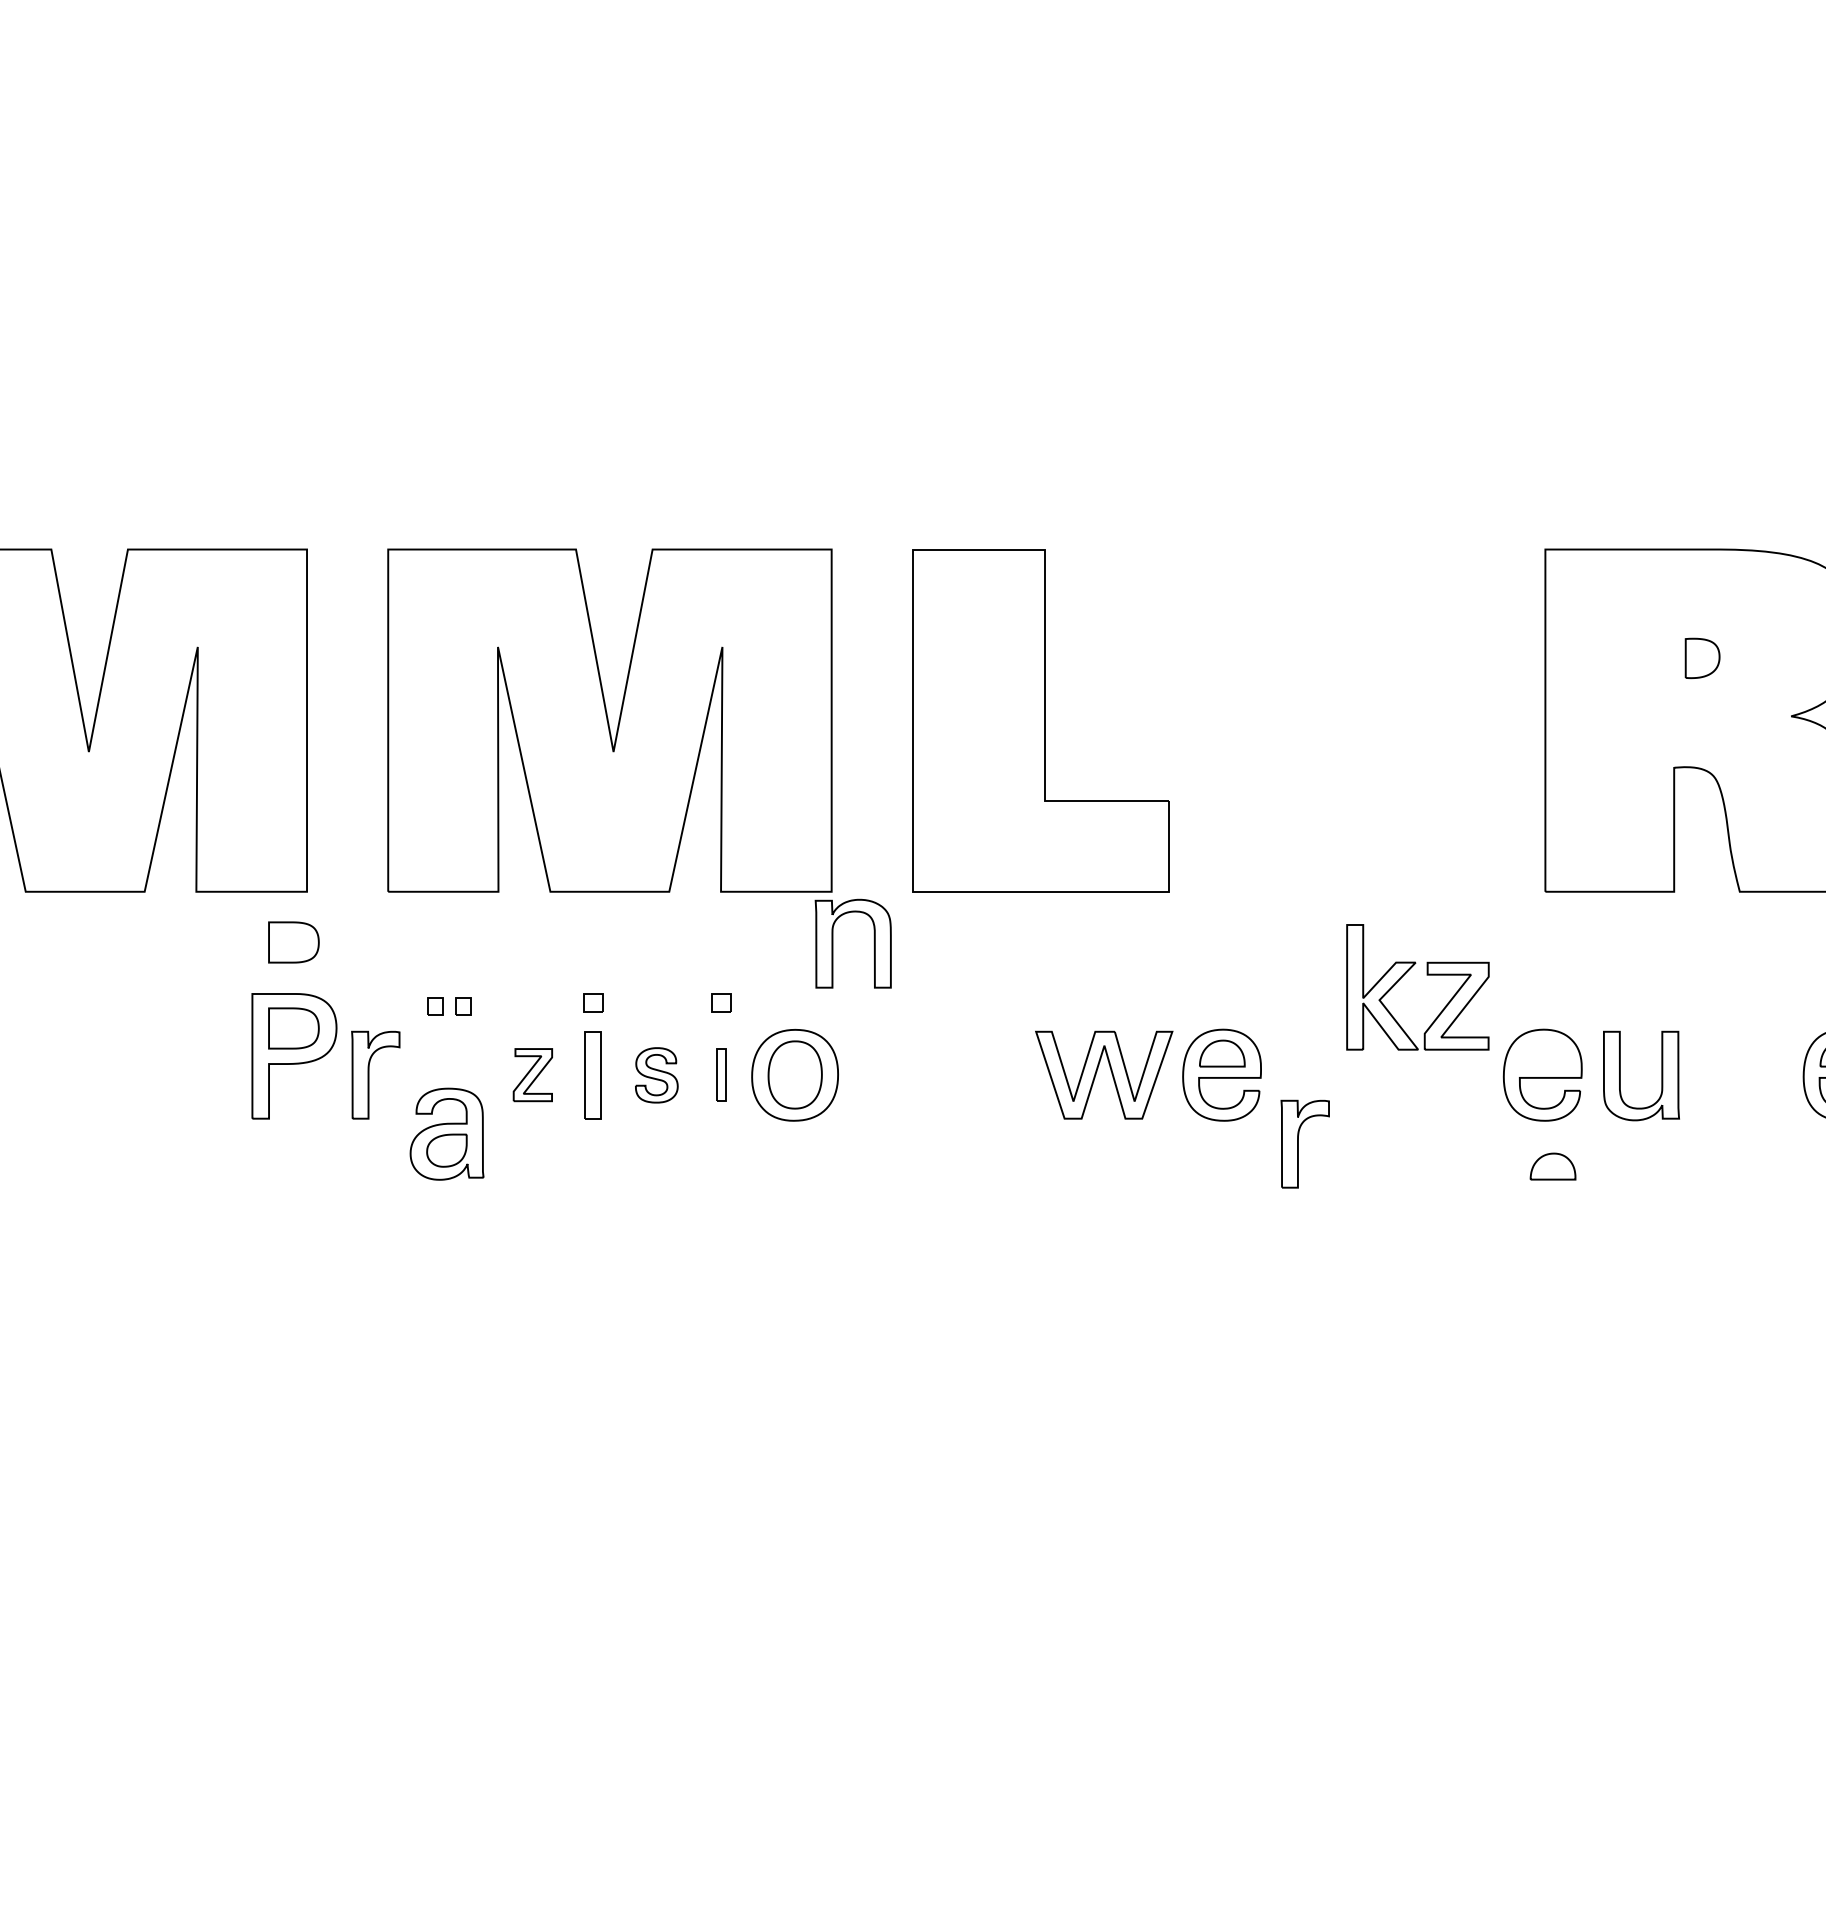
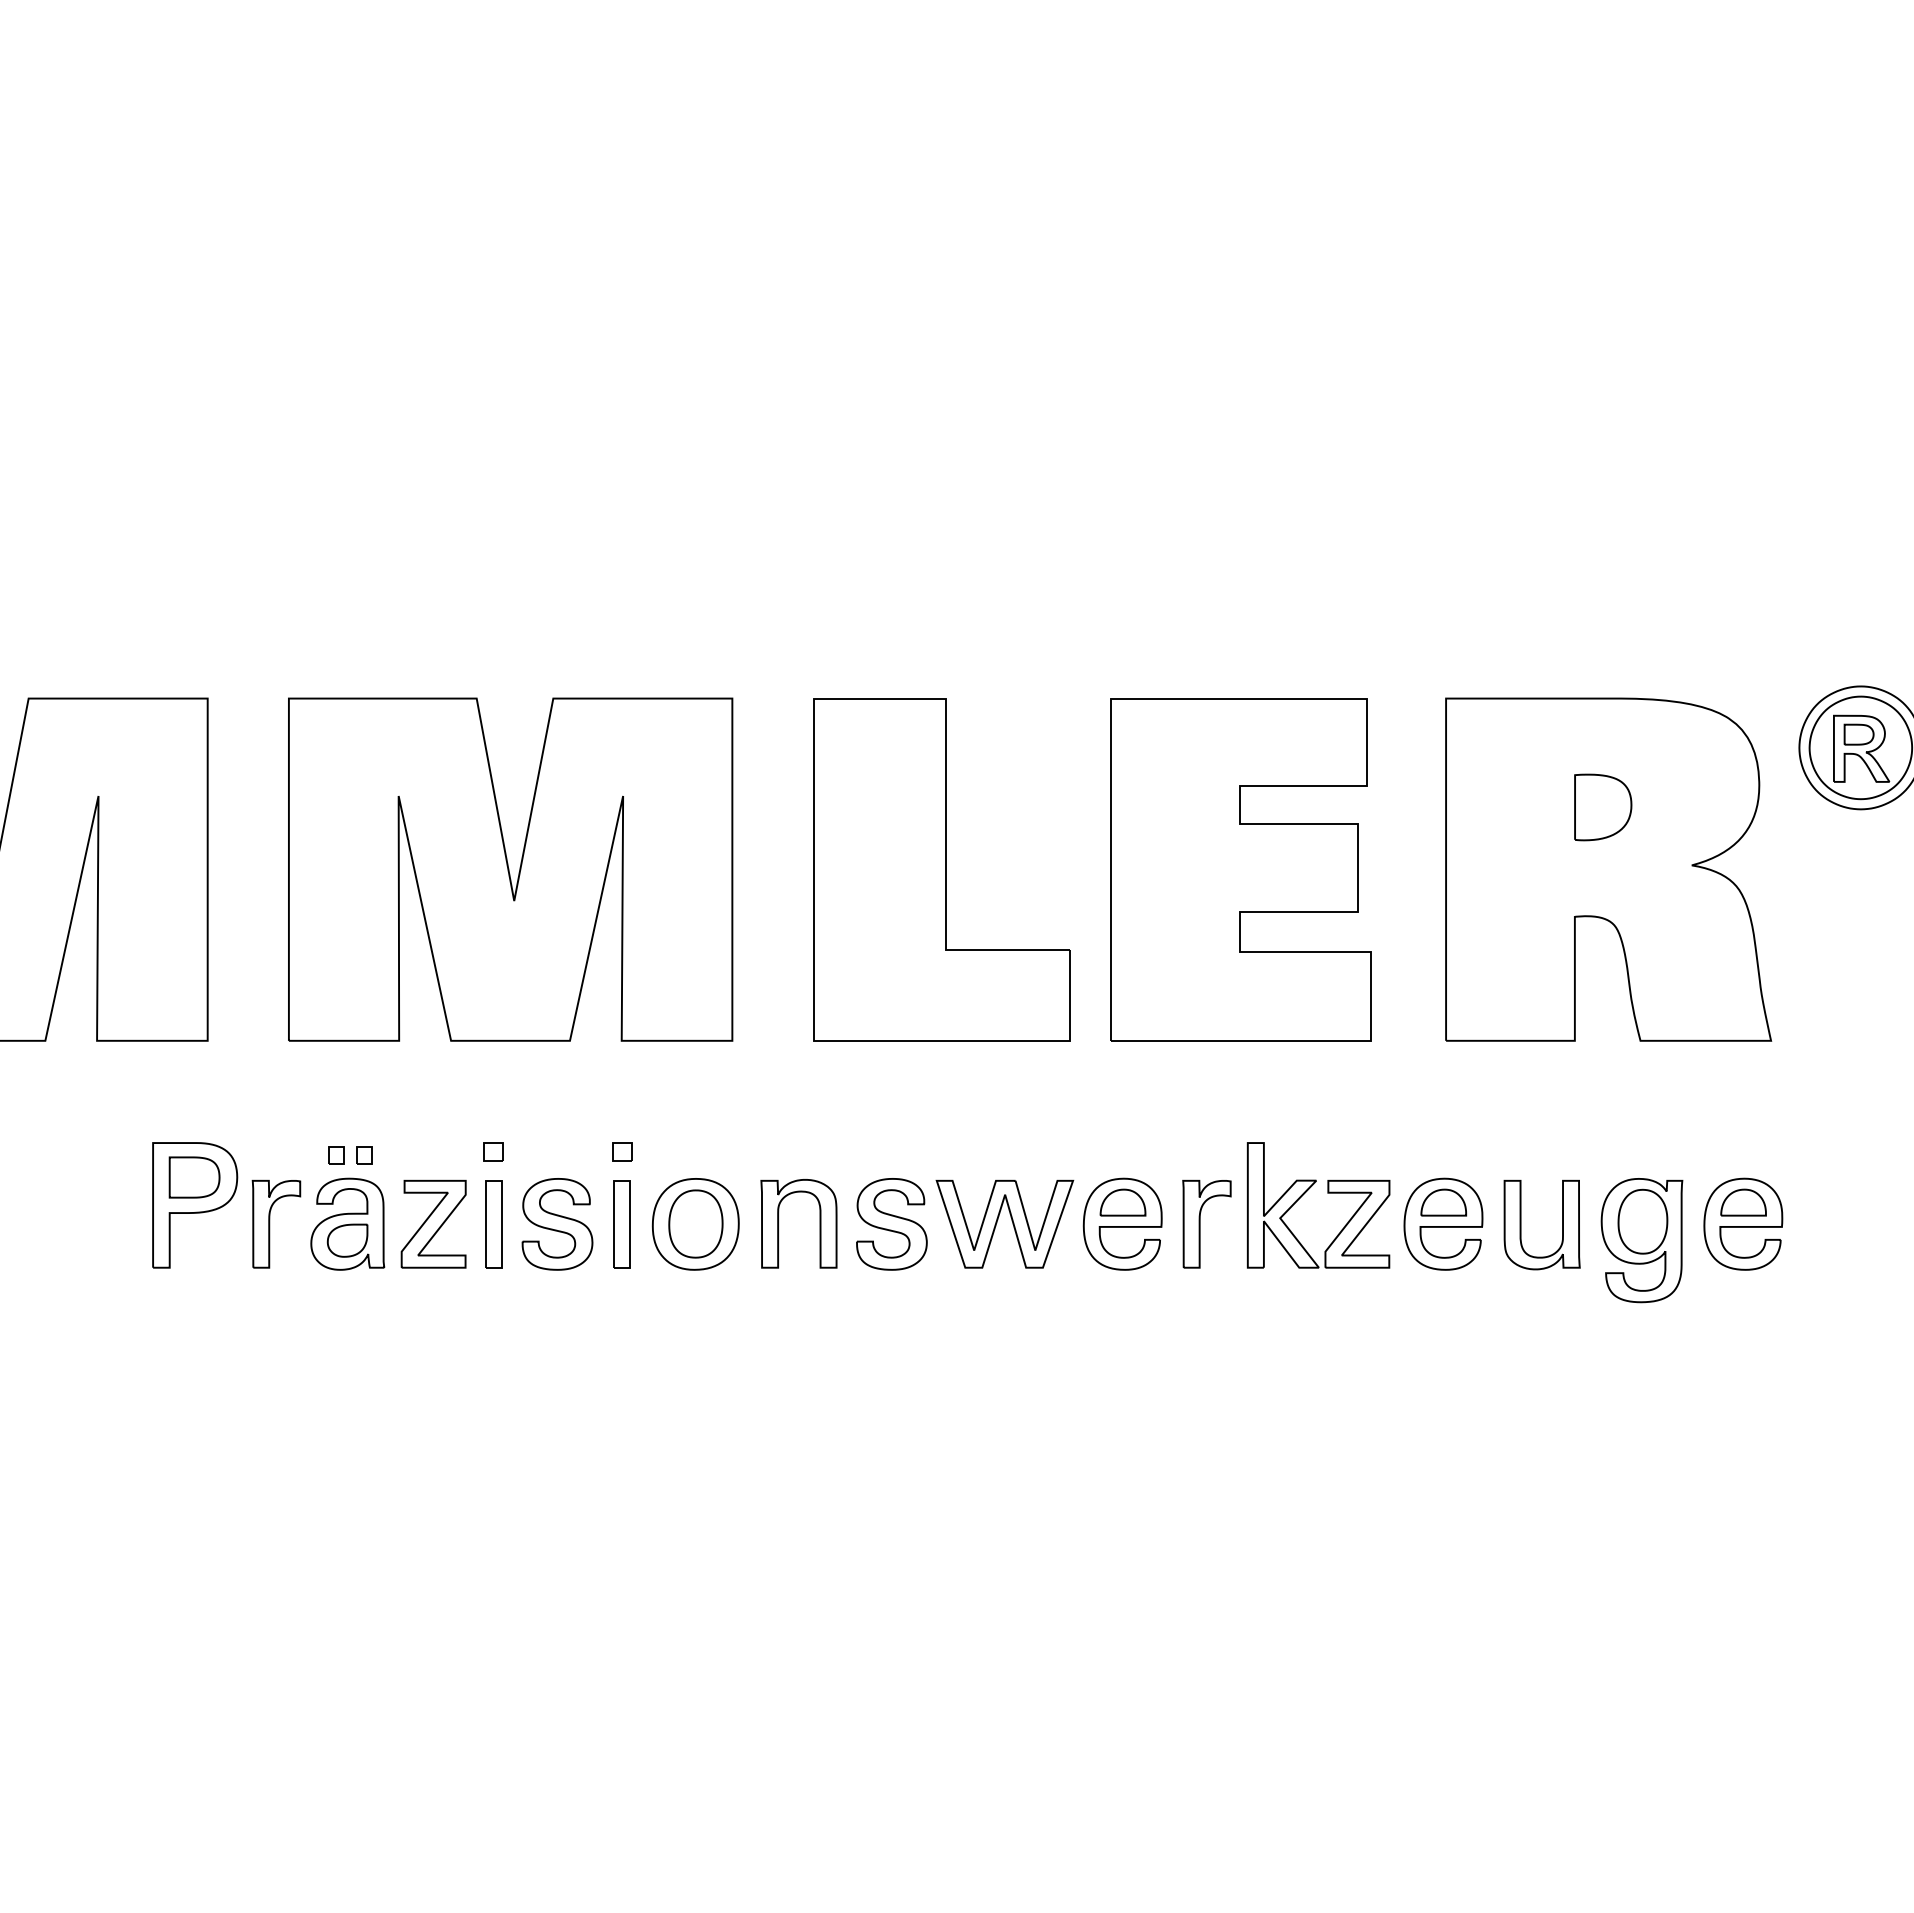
part: (1702, 658) -> (1603, 807), size x1.67
part: (1339, 720) -> (1240, 869), added
part: (293, 942) -> (194, 1091), removed
part: (832, 943) -> (778, 1223), moved
part: (1426, 975) -> (1327, 1193), moved
part: (532, 1074) -> (433, 1223), size x1.67
part: (656, 1075) -> (557, 1224), size x1.67
part: (720, 1075) -> (621, 1224), size x1.67
part: (990, 1075) -> (891, 1224), added
part: (1740, 1091) -> (1641, 1240), added
part: (446, 1133) -> (347, 1223), moved
part: (1304, 1143) -> (1206, 1223), moved
part: (1552, 1166) -> (1443, 1202), moved

